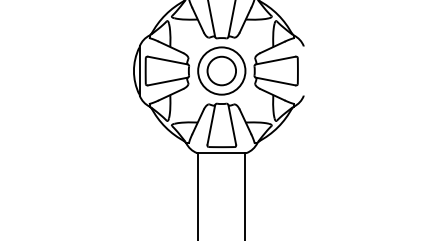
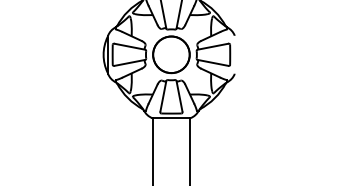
circle: (221, 70) -> (171, 54), size x1.67

